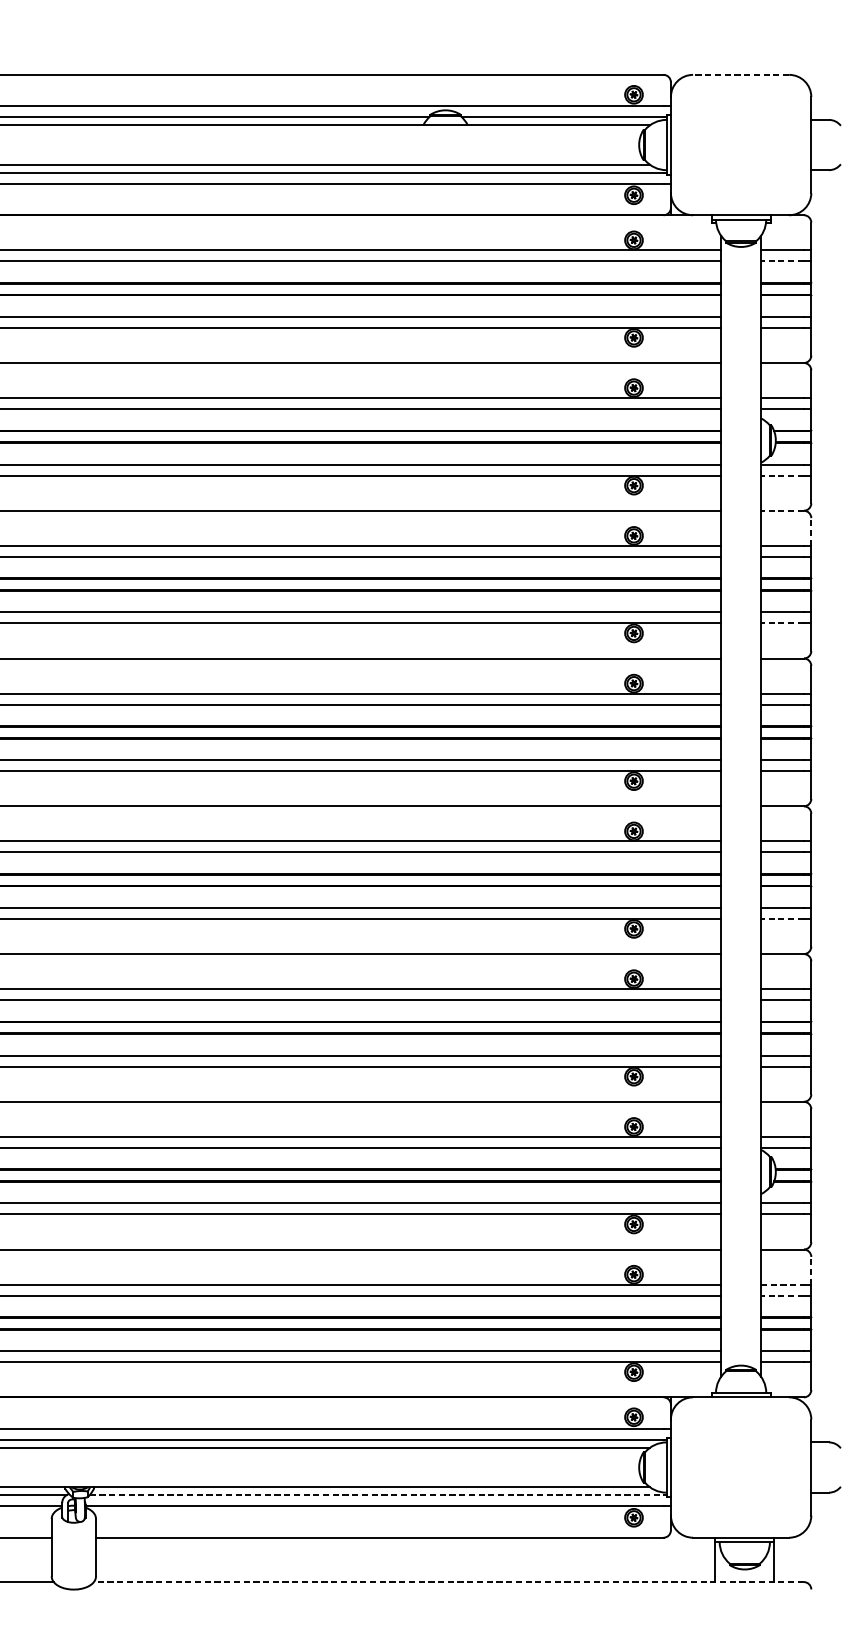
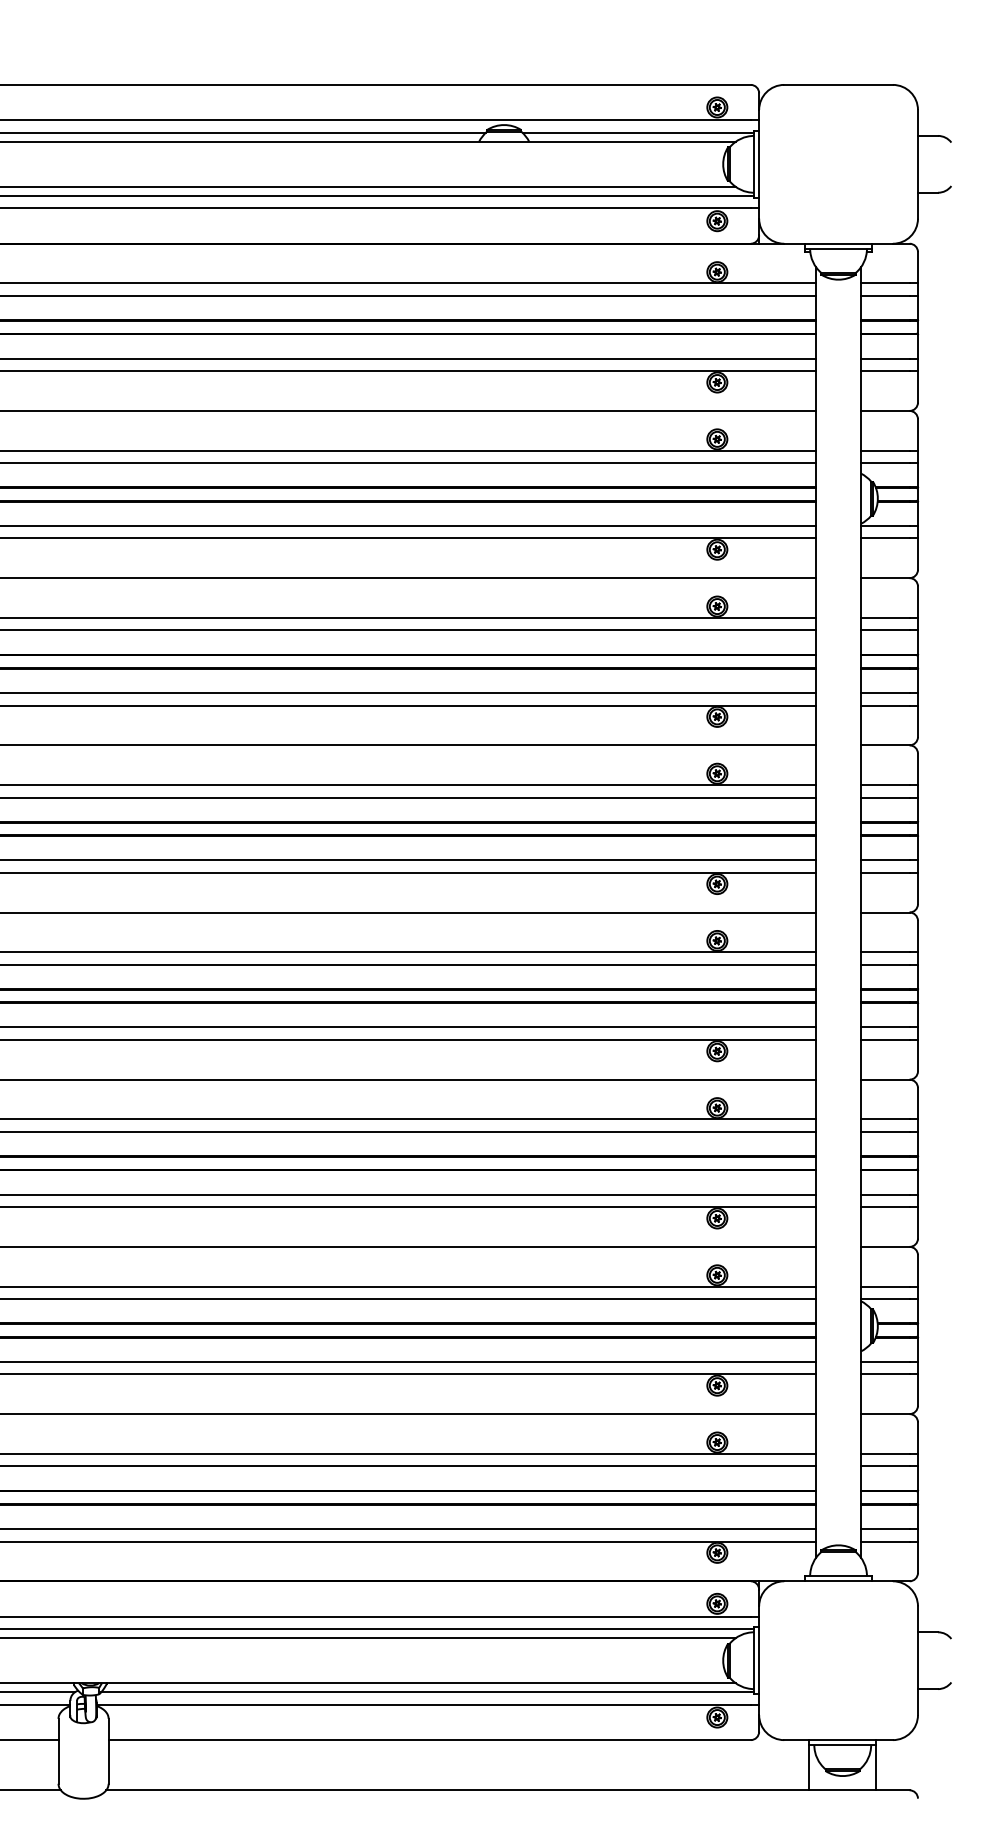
line: (741, 74) -> (838, 84), dashed -> solid
line: (781, 261) -> (884, 296), dashed -> solid
line: (781, 475) -> (884, 538), dashed -> solid
line: (781, 511) -> (884, 578), dashed -> solid
line: (810, 532) -> (917, 602), dashed -> solid
line: (781, 623) -> (884, 705), dashed -> solid
line: (781, 919) -> (884, 1040), dashed -> solid
line: (810, 1271) -> (917, 1438), dashed -> solid
line: (782, 1284) -> (885, 1453), dashed -> solid
line: (781, 1295) -> (884, 1466), dashed -> solid
line: (376, 1495) -> (426, 1692), dashed -> solid
line: (448, 1582) -> (507, 1790), dashed -> solid

